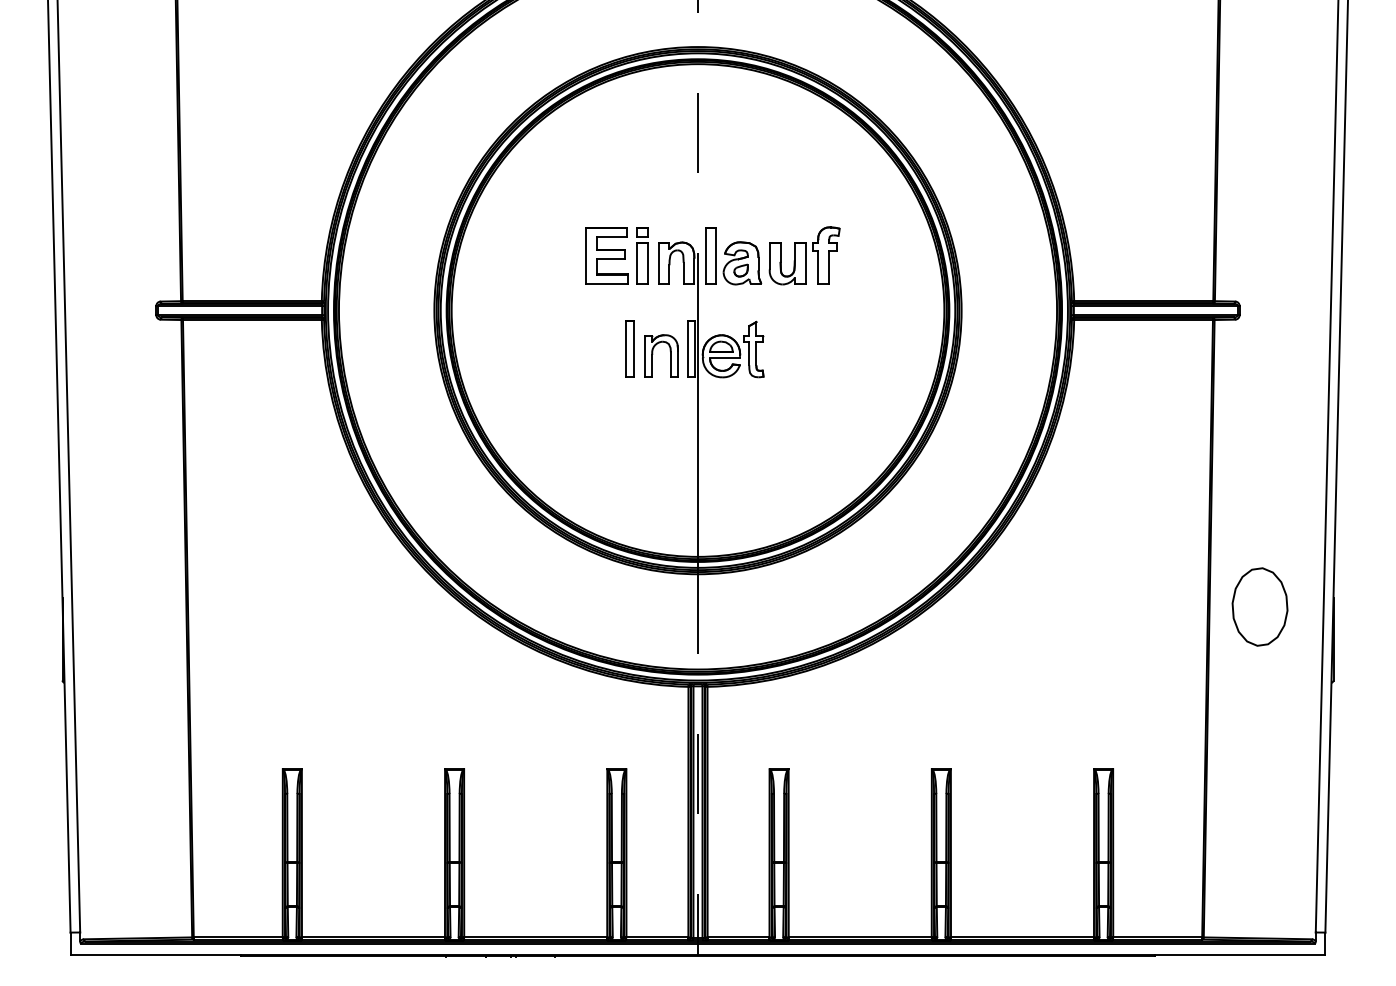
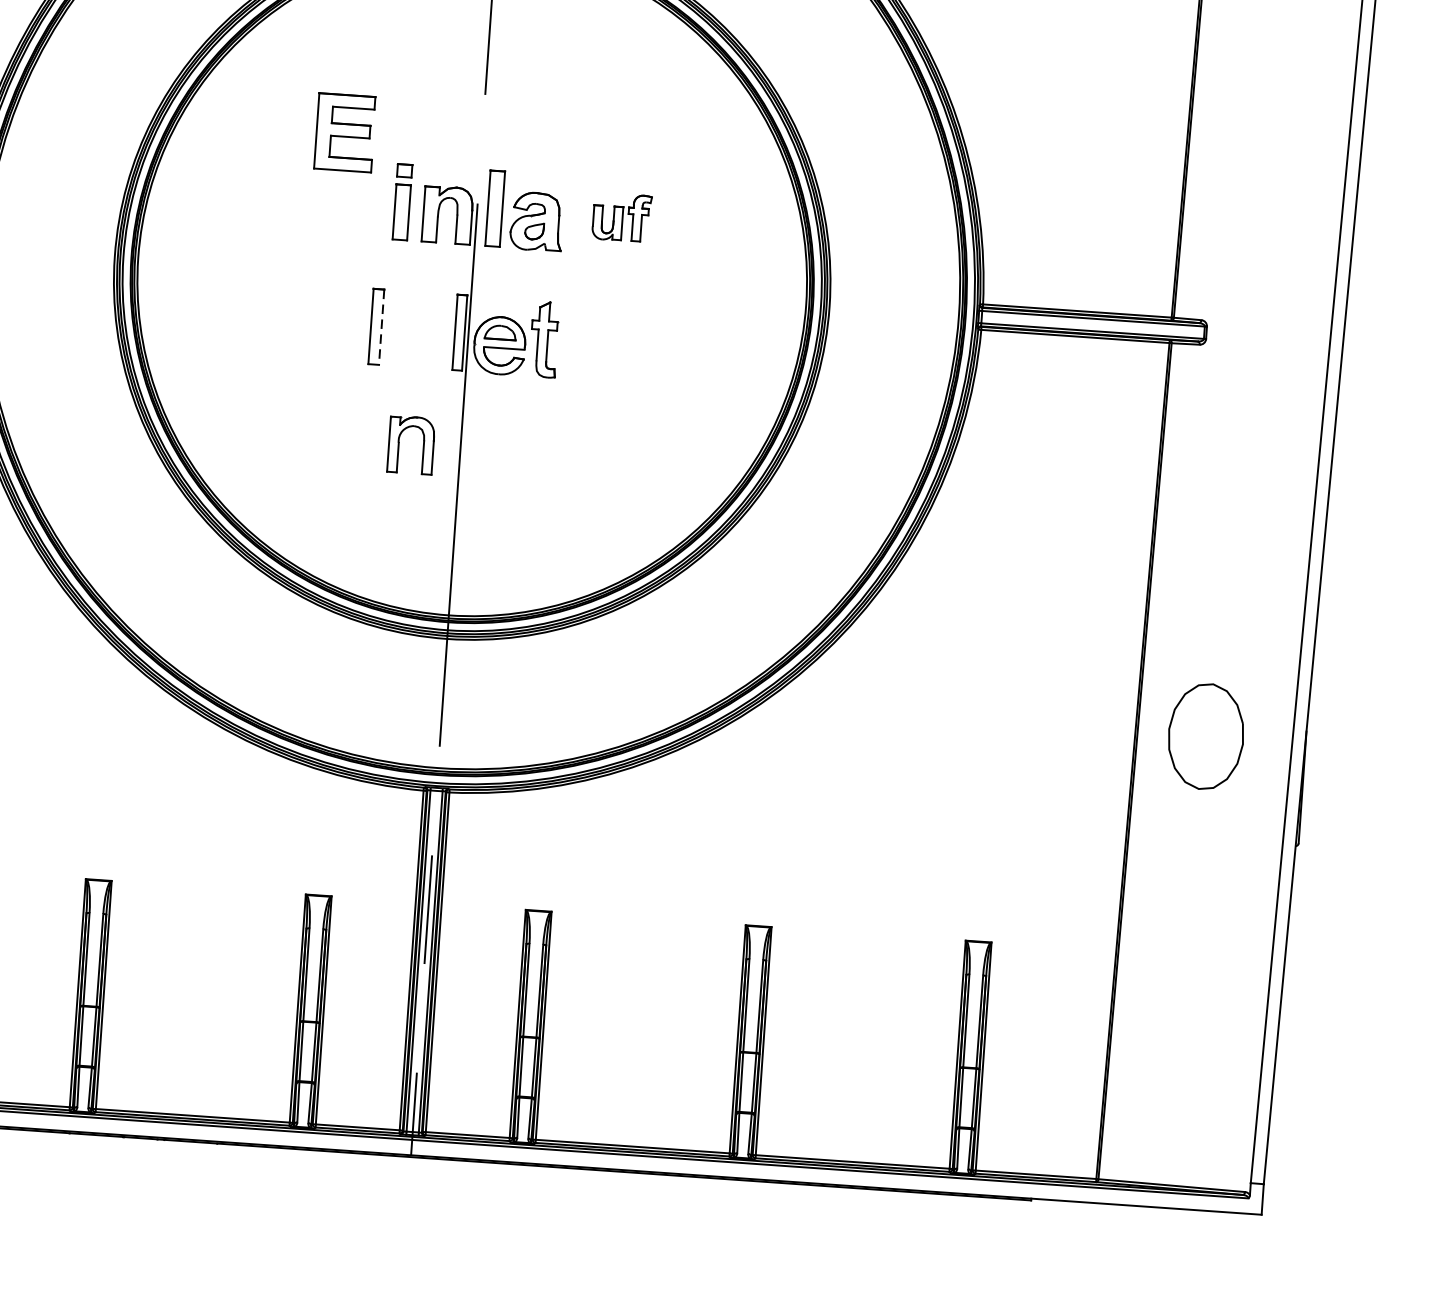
part: (606, 255) -> (344, 132), moved
part: (804, 255) -> (621, 216), size x0.6
line: (633, 348) -> (381, 326), solid -> dashed
part: (653, 354) -> (400, 442), moved

